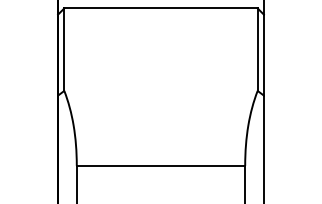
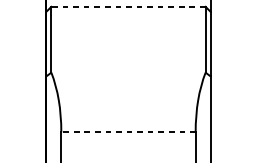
line: (161, 8) -> (128, 6), solid -> dashed
line: (160, 165) -> (128, 132), solid -> dashed

